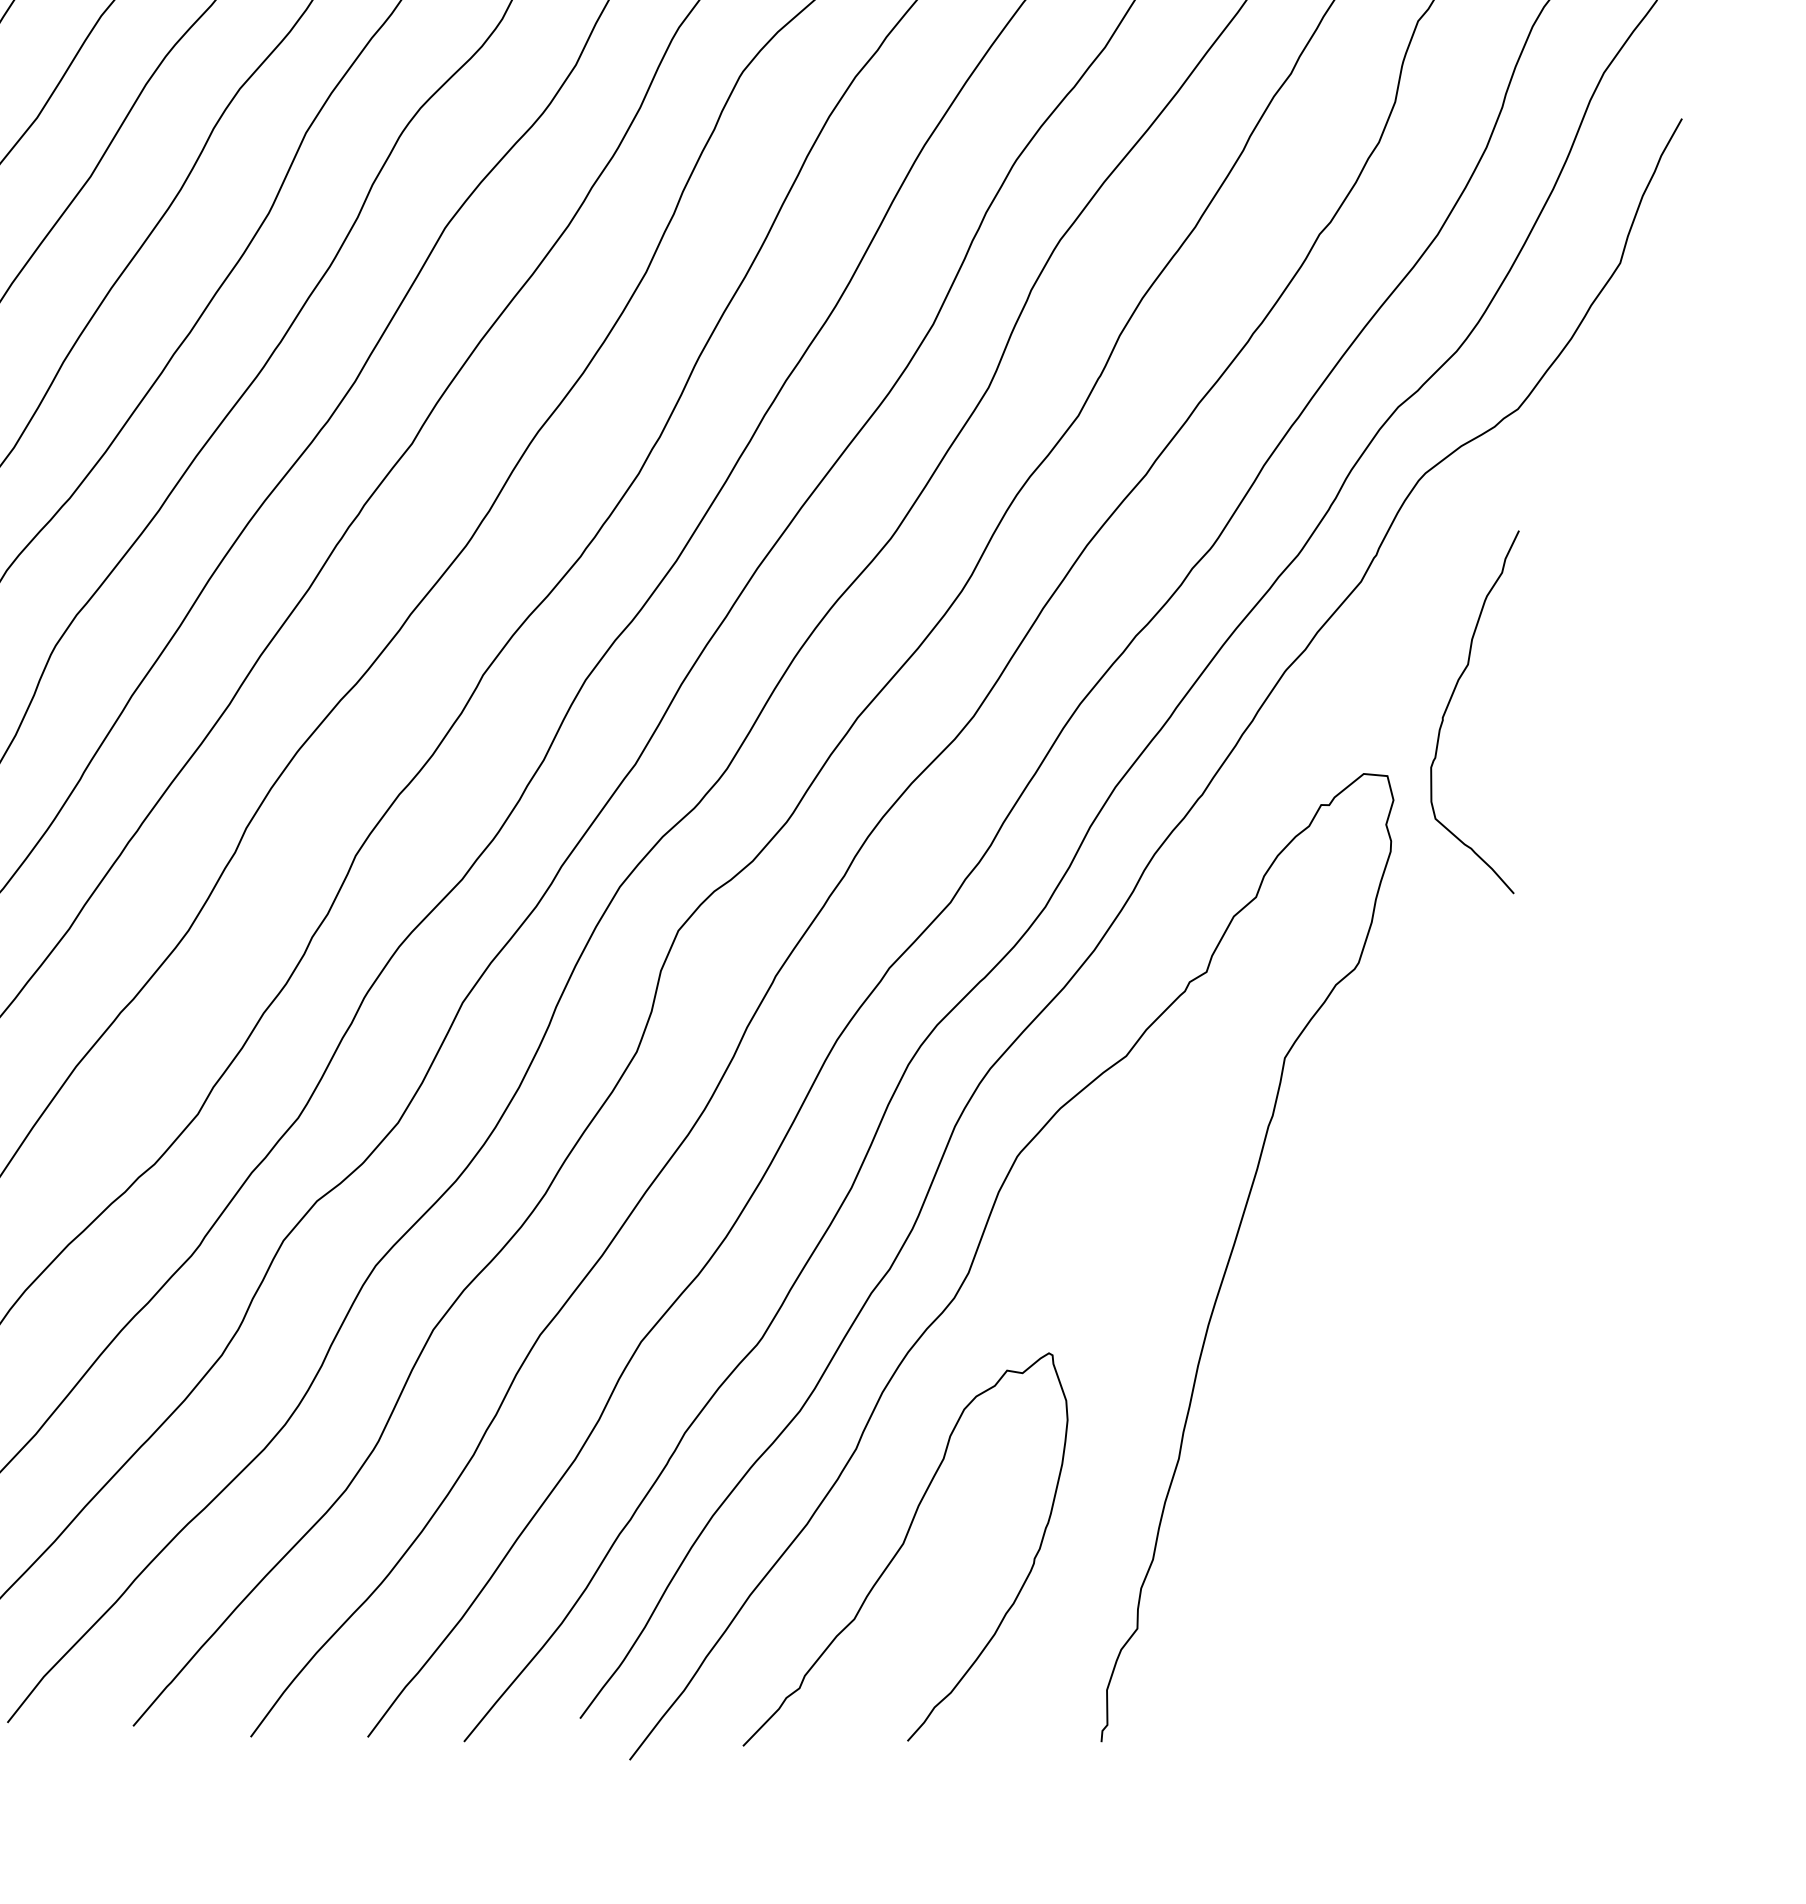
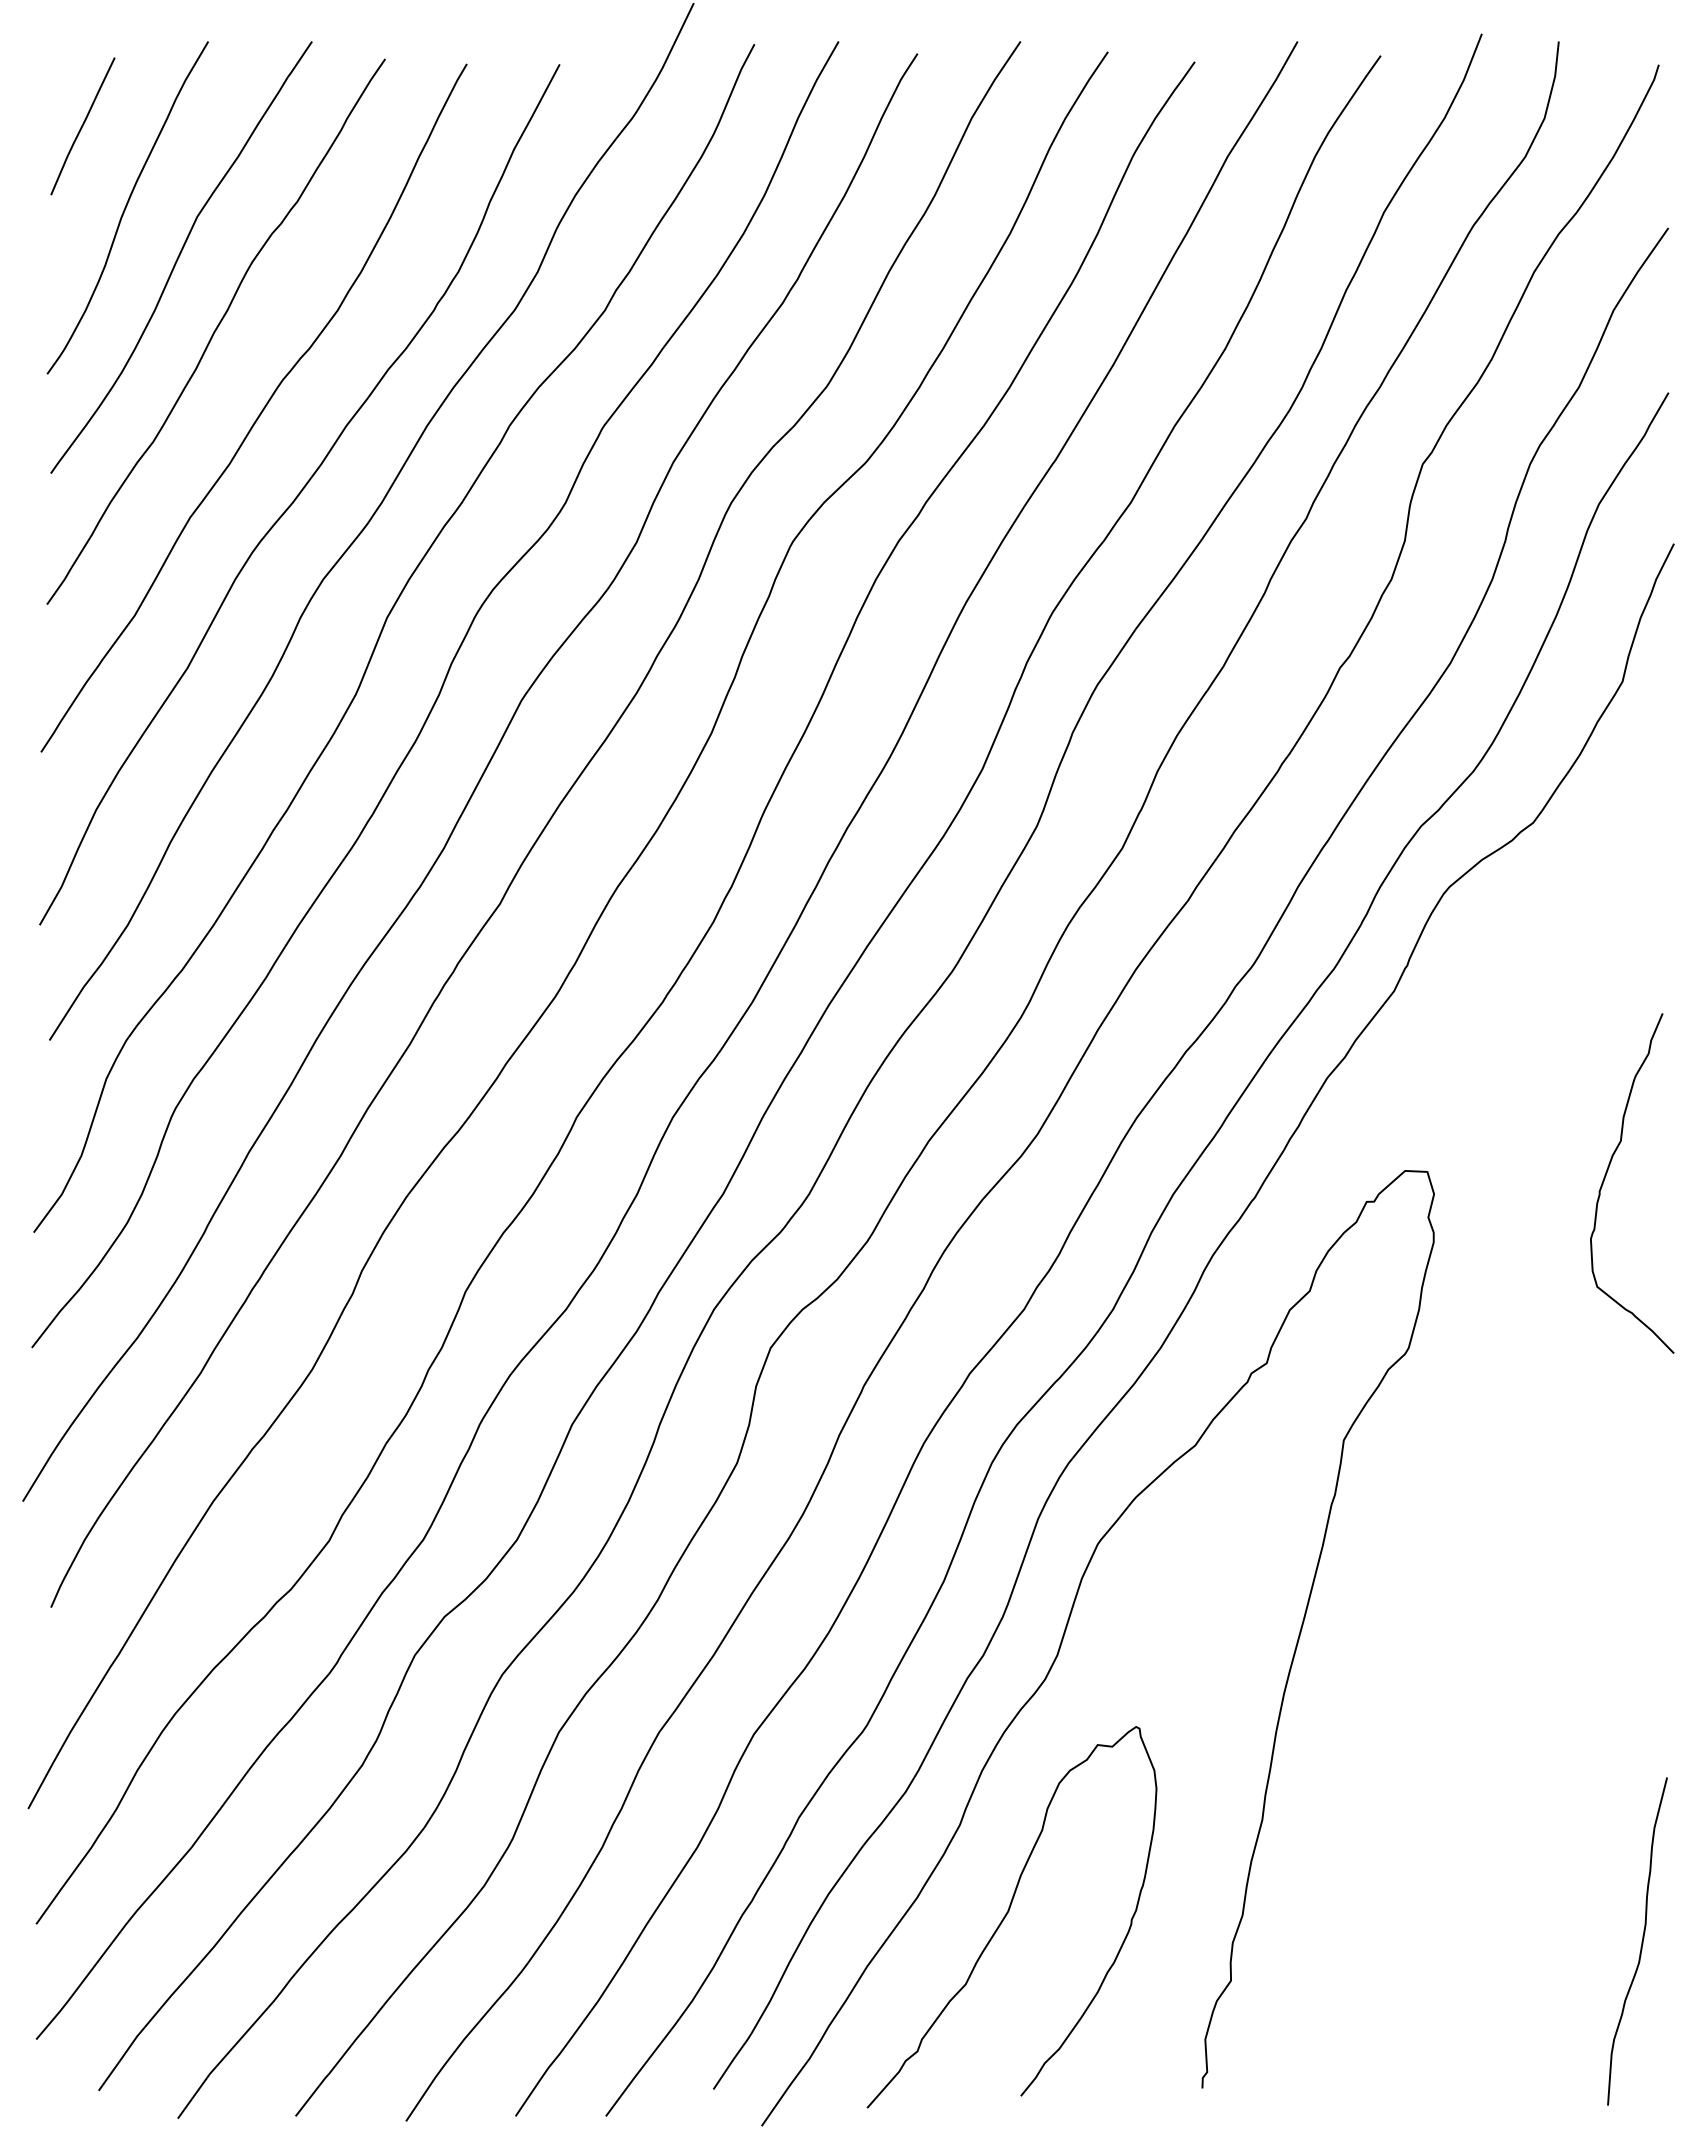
curve: (1452, 698) -> (1607, 1173), moved
curve: (1577, 1607) -> (1641, 1941), added

